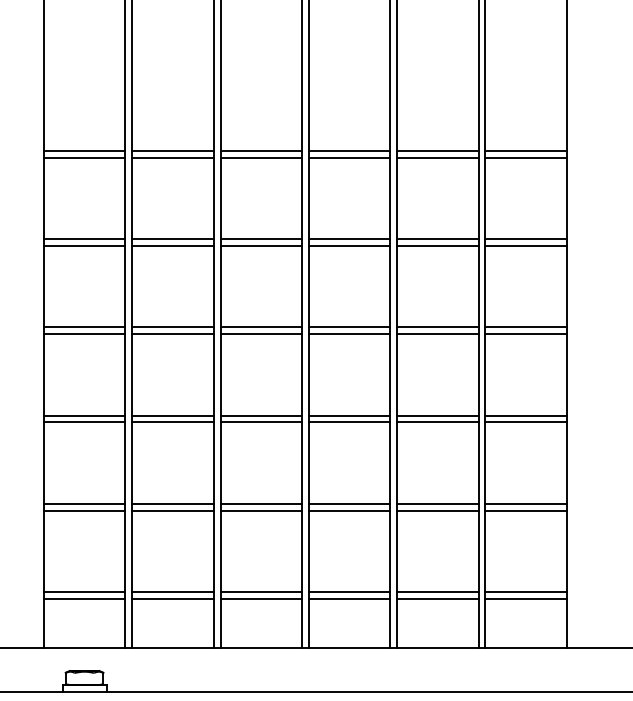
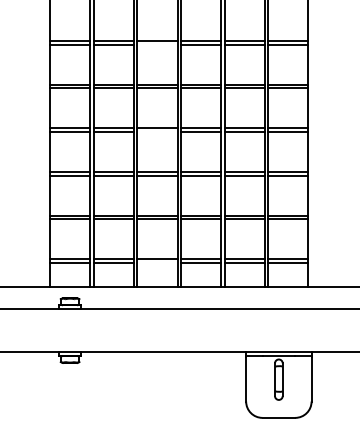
line: (261, 157) -> (157, 44), removed
line: (261, 333) -> (157, 131), removed
line: (261, 598) -> (157, 262), removed

